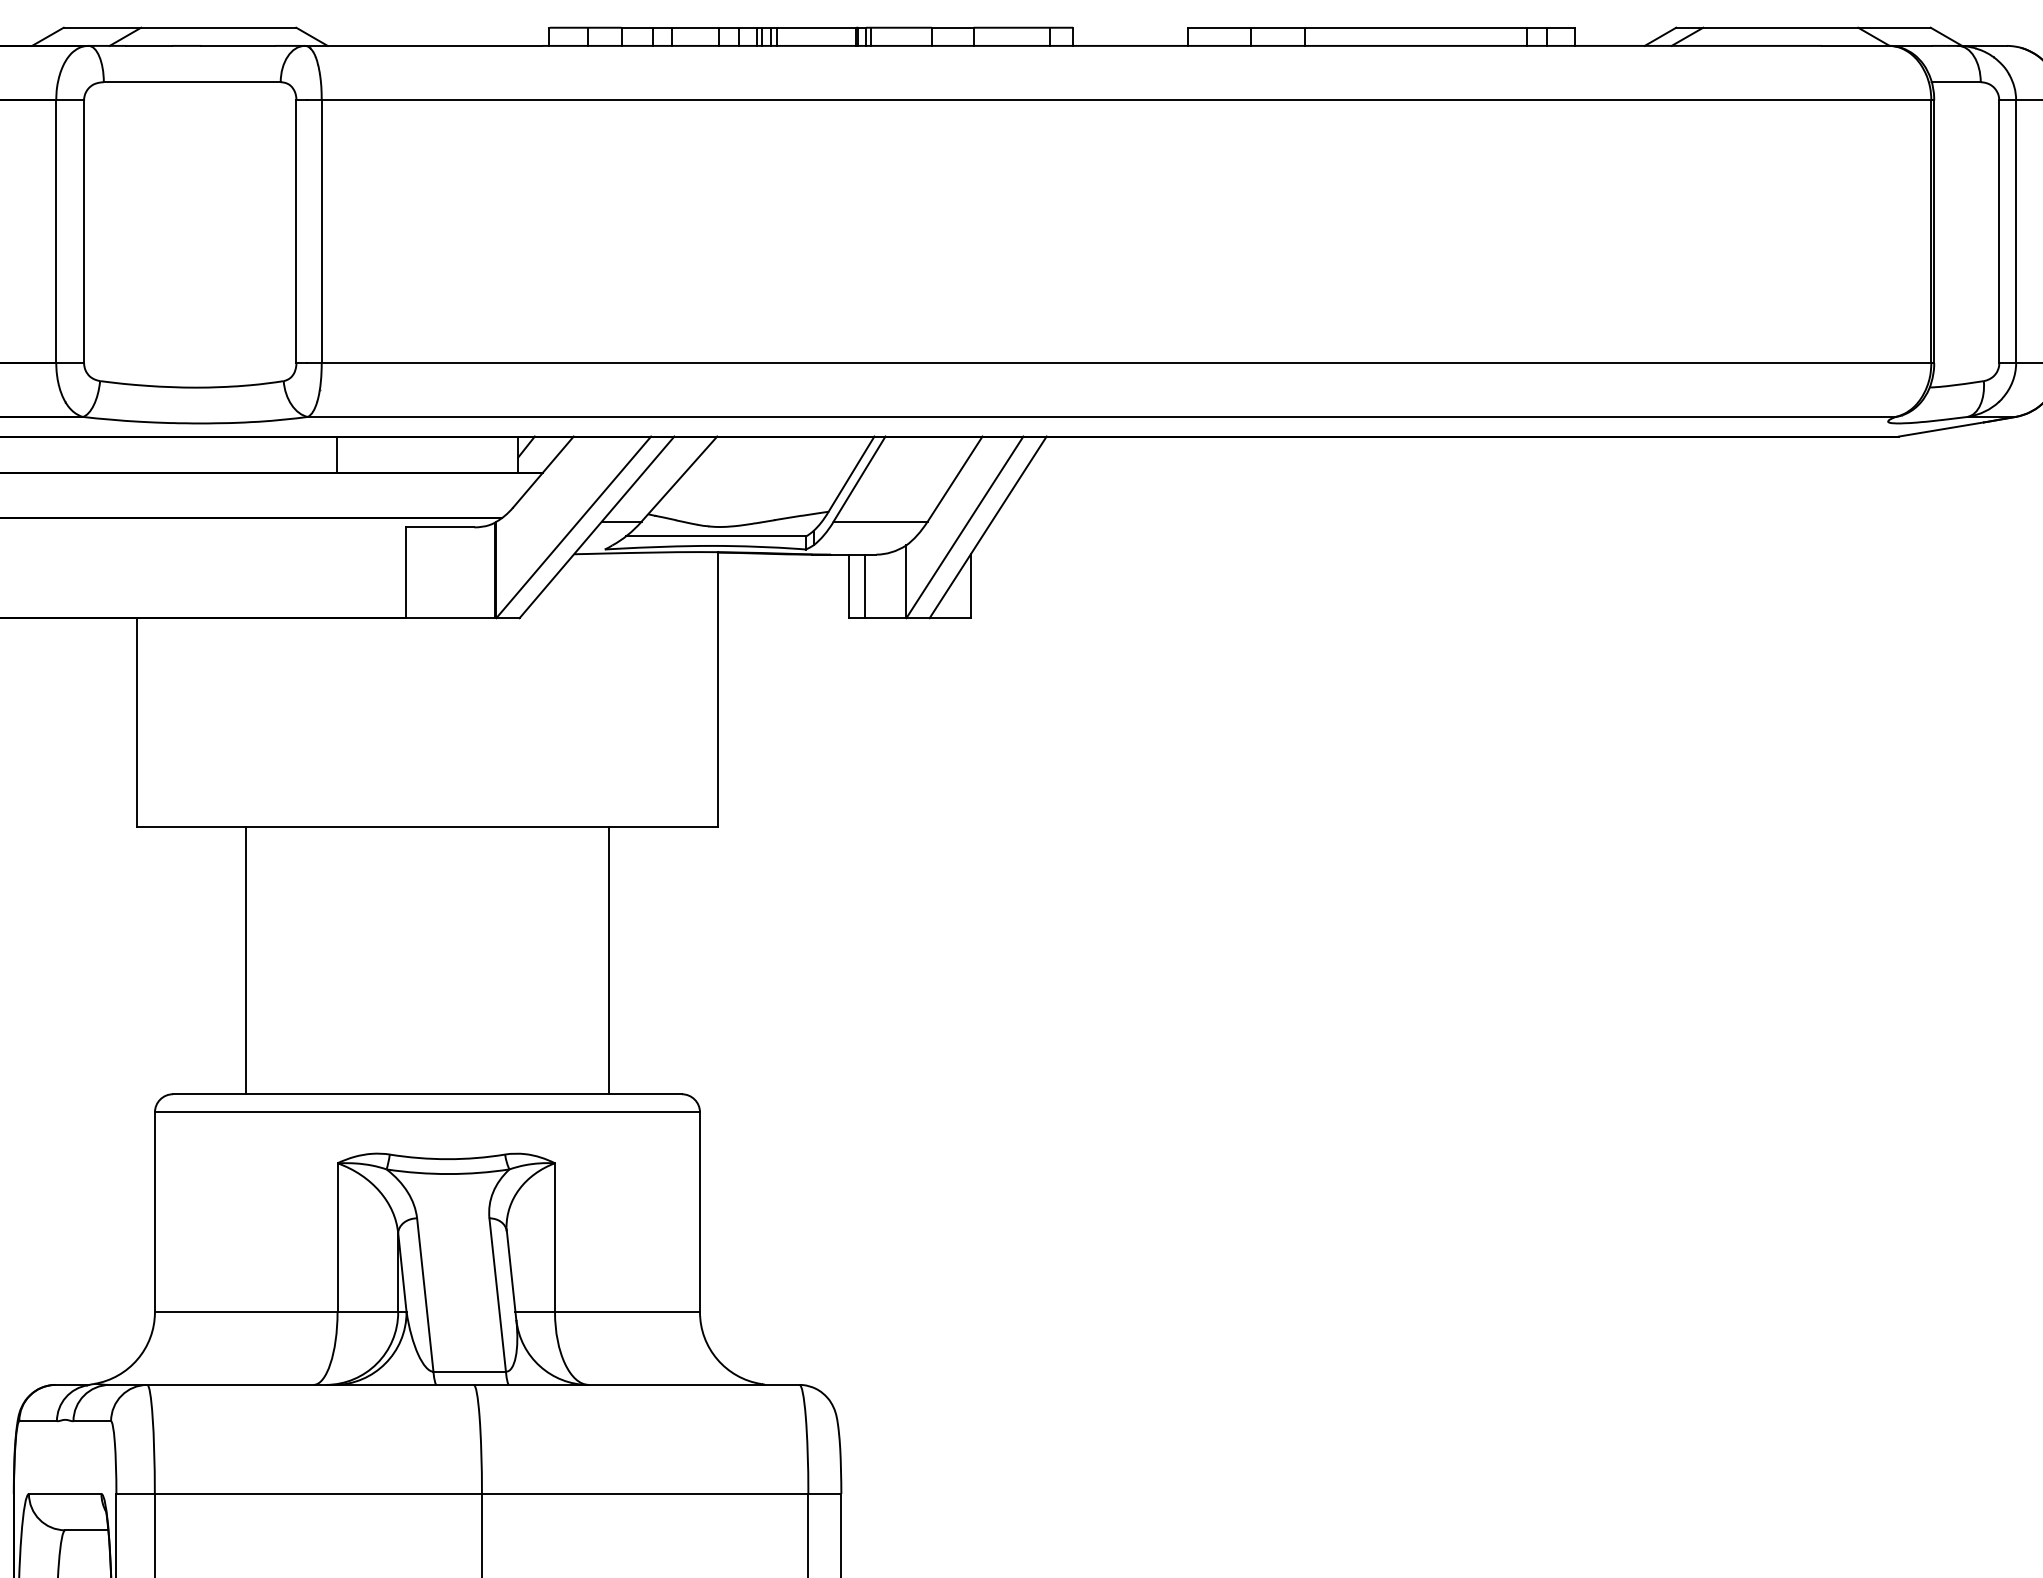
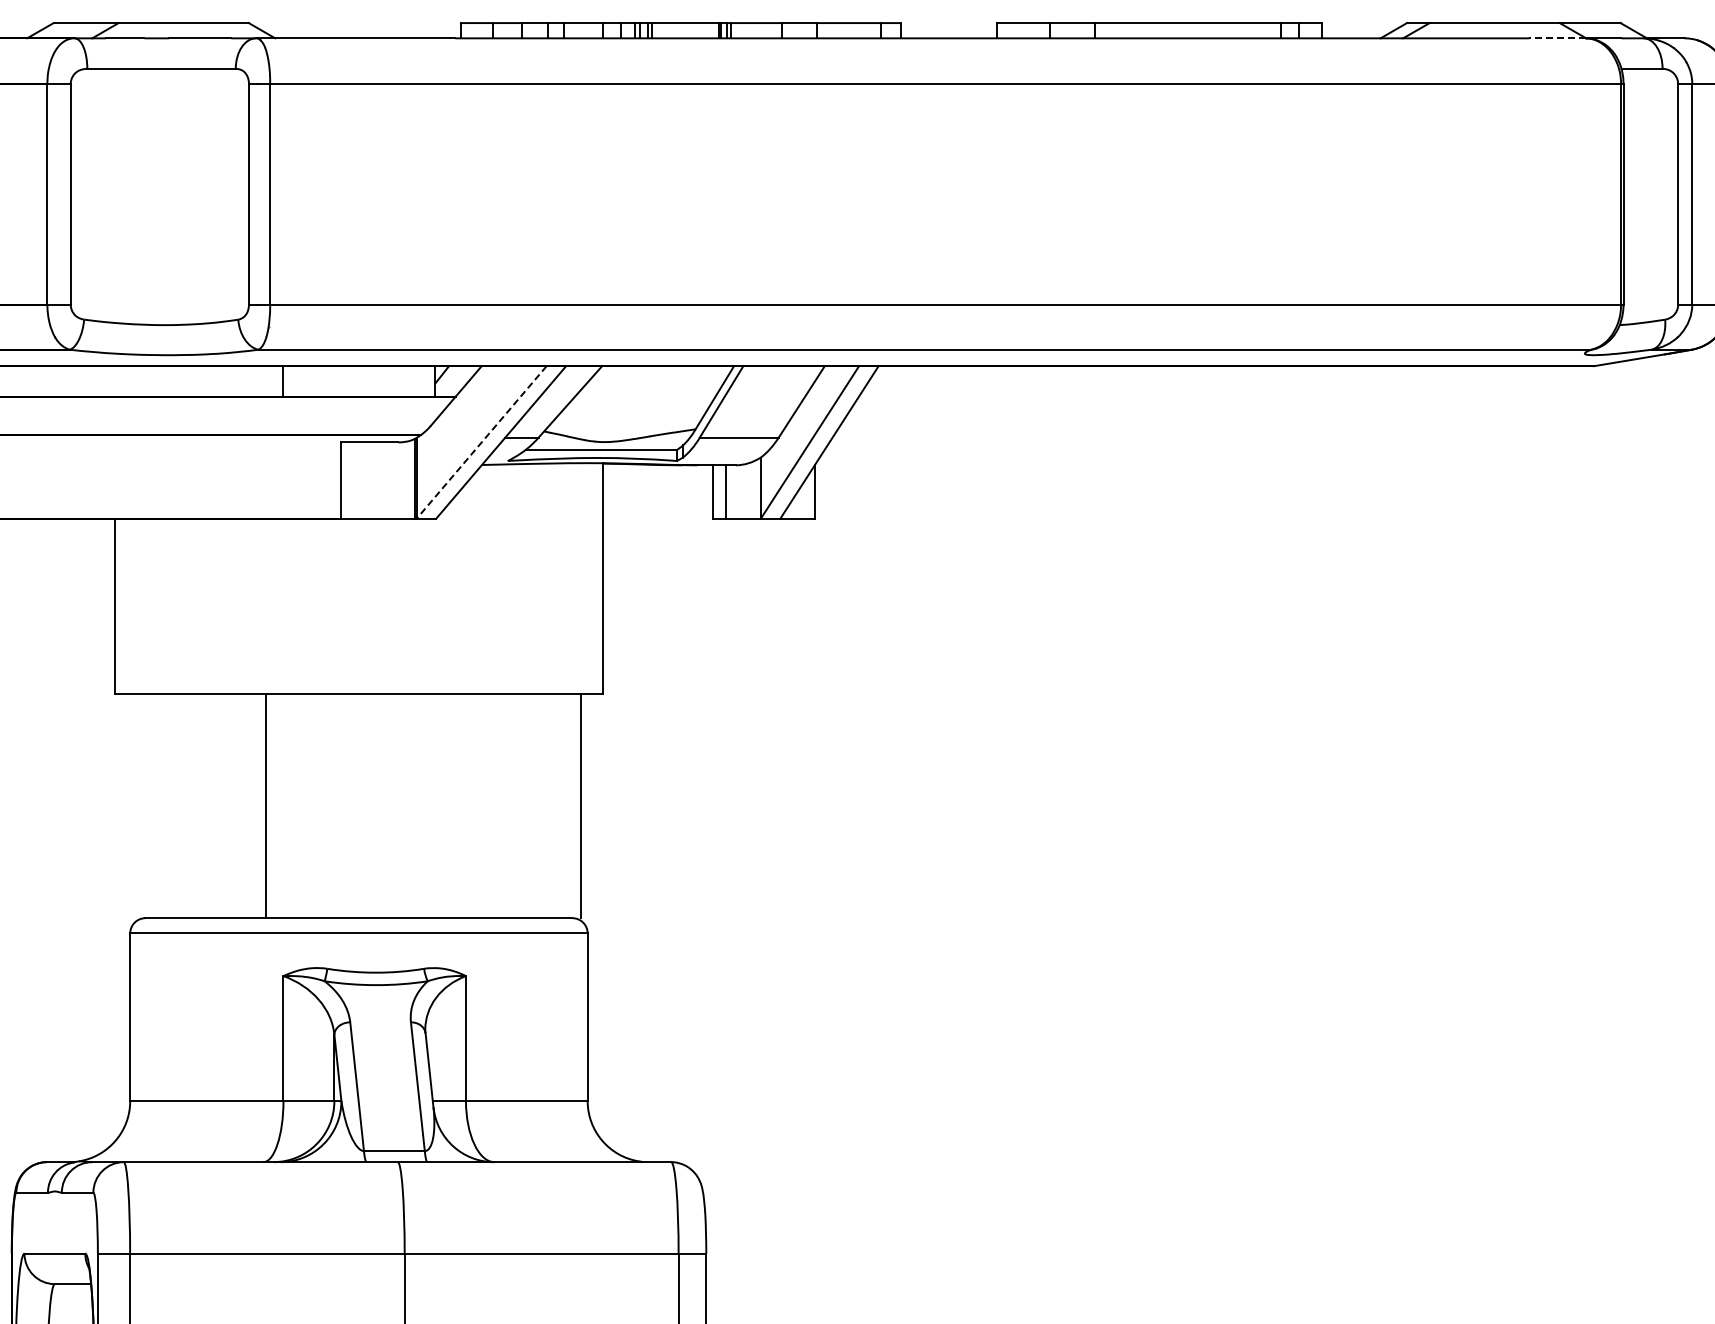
line: (1854, 46) -> (1556, 38), solid -> dashed
line: (573, 527) -> (481, 442), solid -> dashed
line: (245, 961) -> (266, 806), moved
line: (609, 961) -> (581, 806), moved

